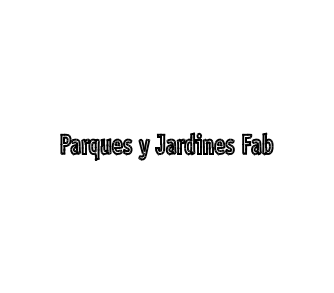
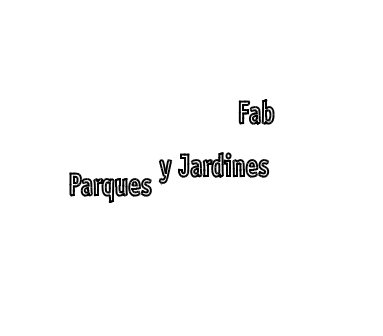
part: (257, 143) -> (256, 111), moved
part: (96, 146) -> (110, 187), moved

